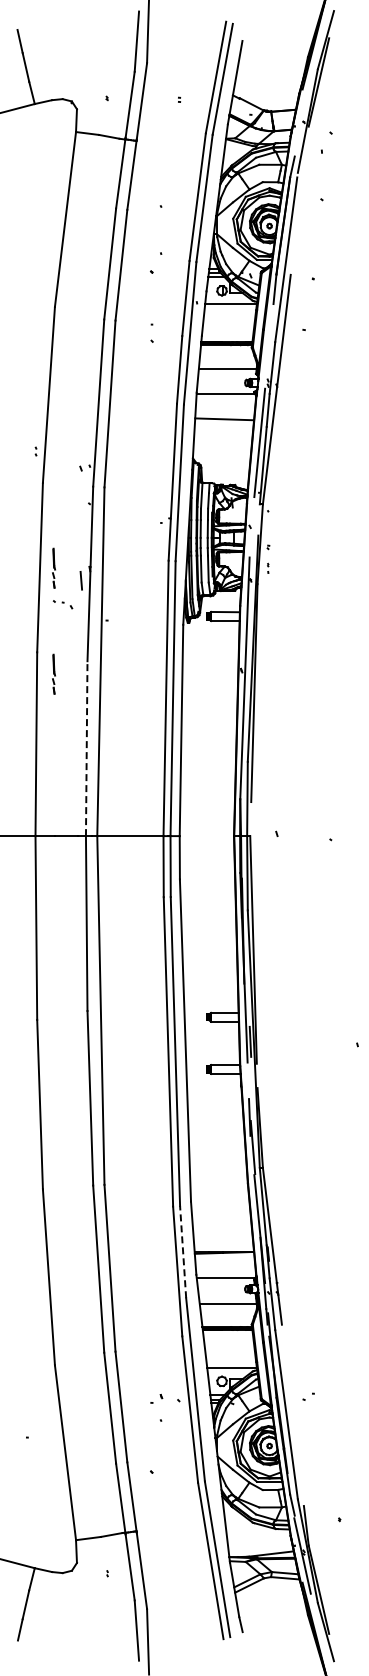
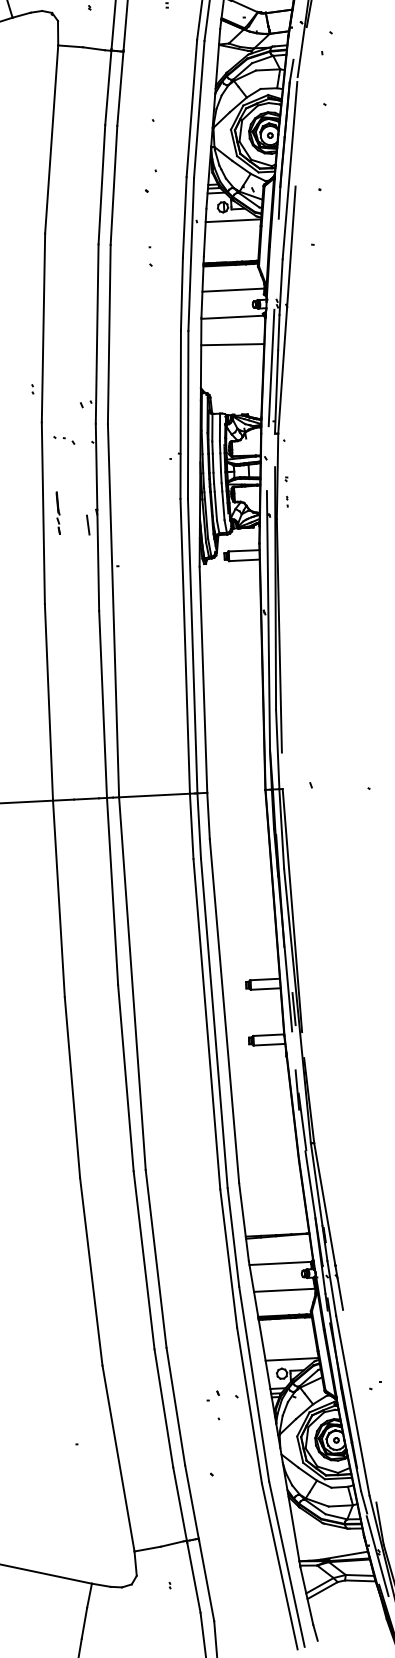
part: (62, 604) -> (63, 440), moved
line: (53, 673) -> (63, 625), removed
line: (86, 748) -> (102, 704), dashed -> solid
line: (183, 1251) -> (233, 1236), dashed -> solid

